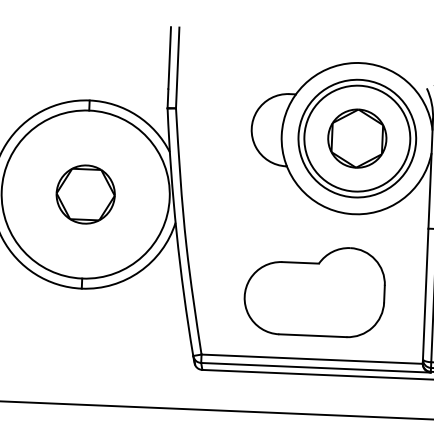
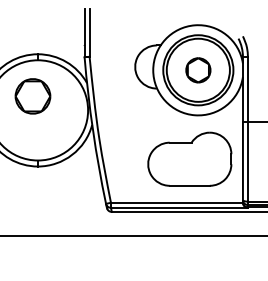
part: (357, 138) -> (198, 70), size x0.7
part: (84, 194) -> (32, 96), moved
part: (314, 289) -> (189, 158), moved

